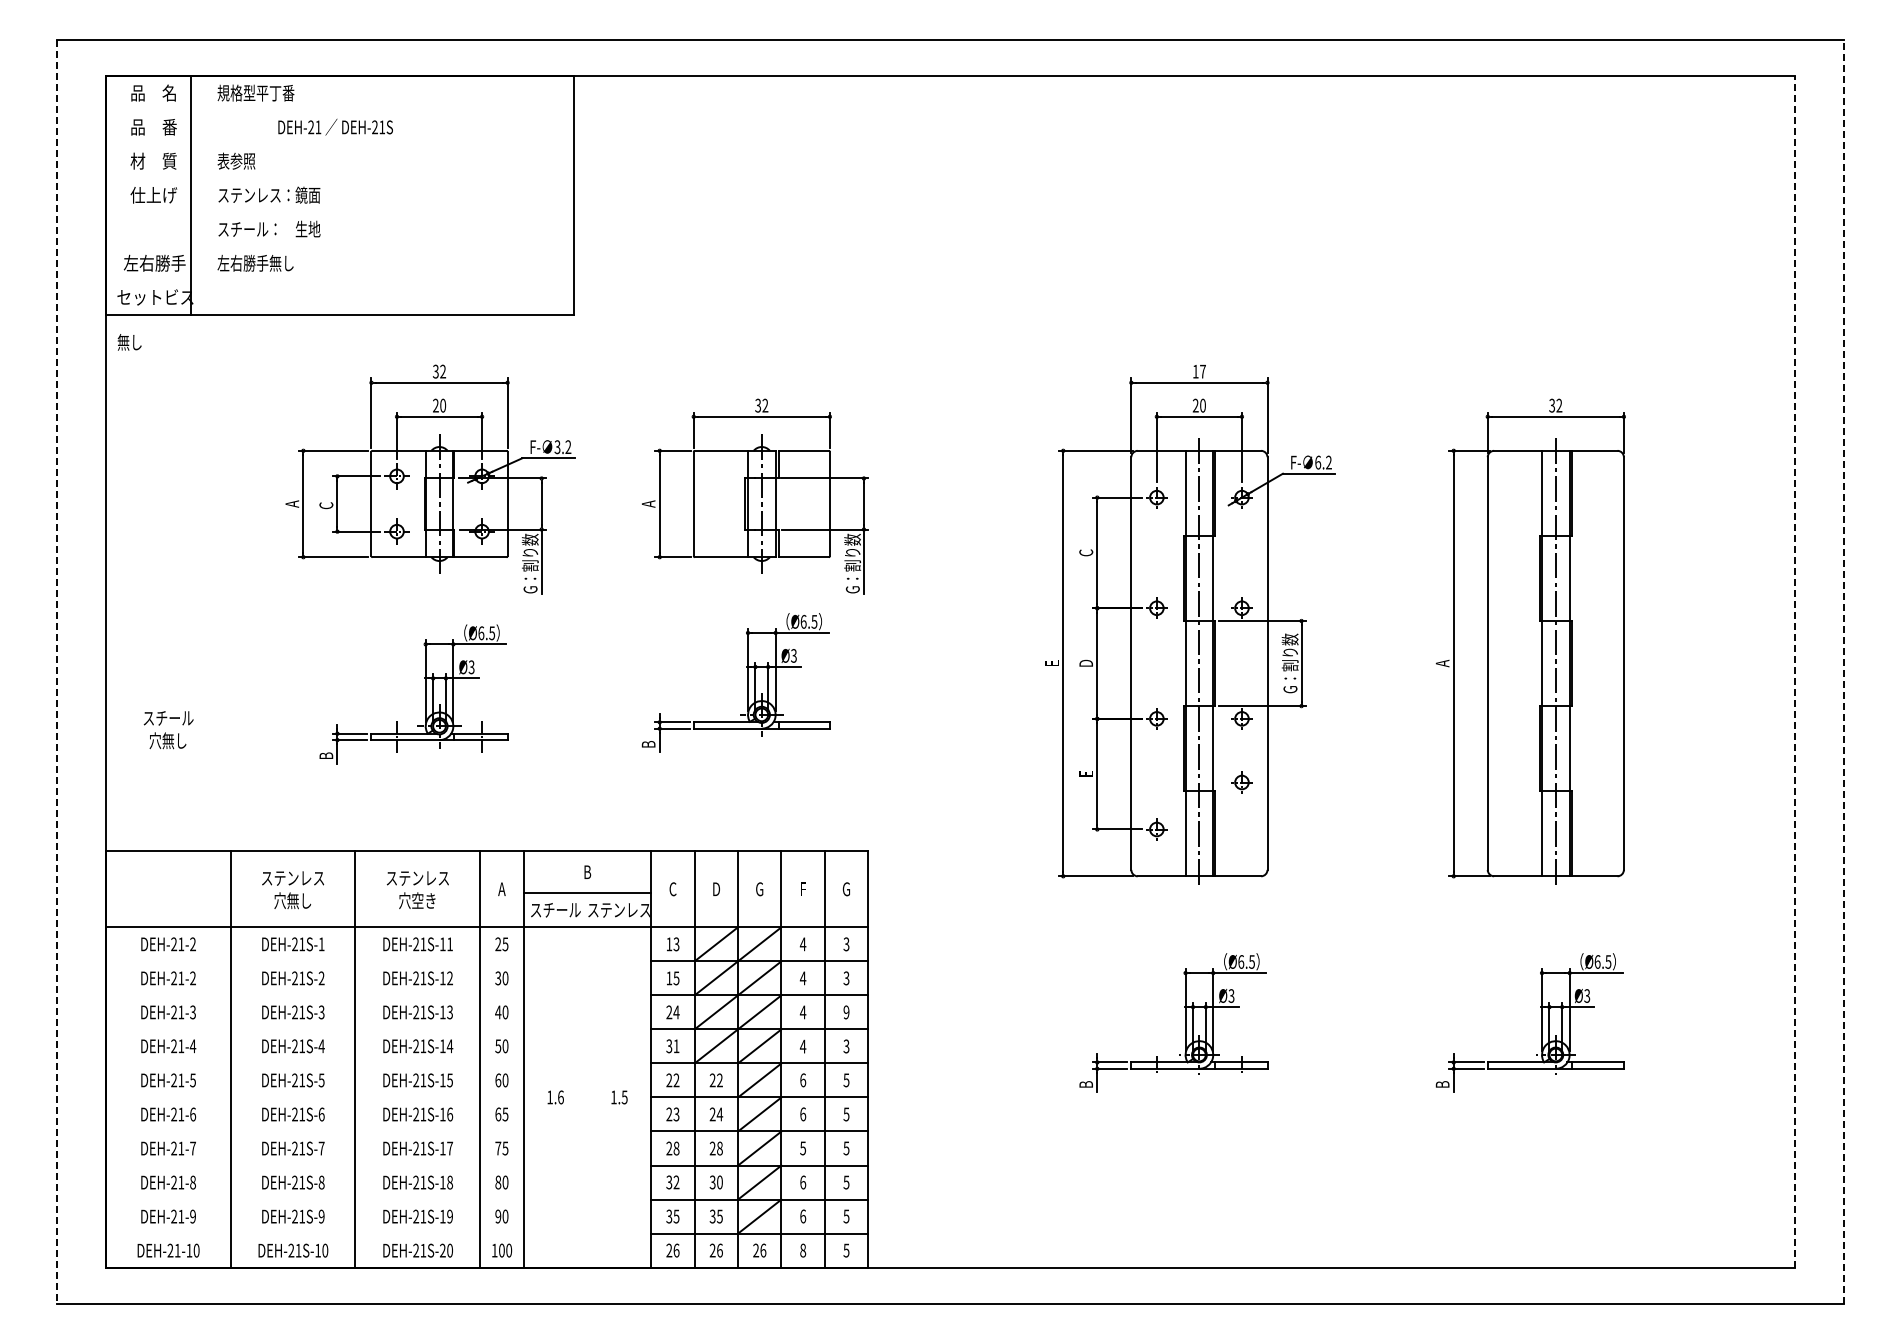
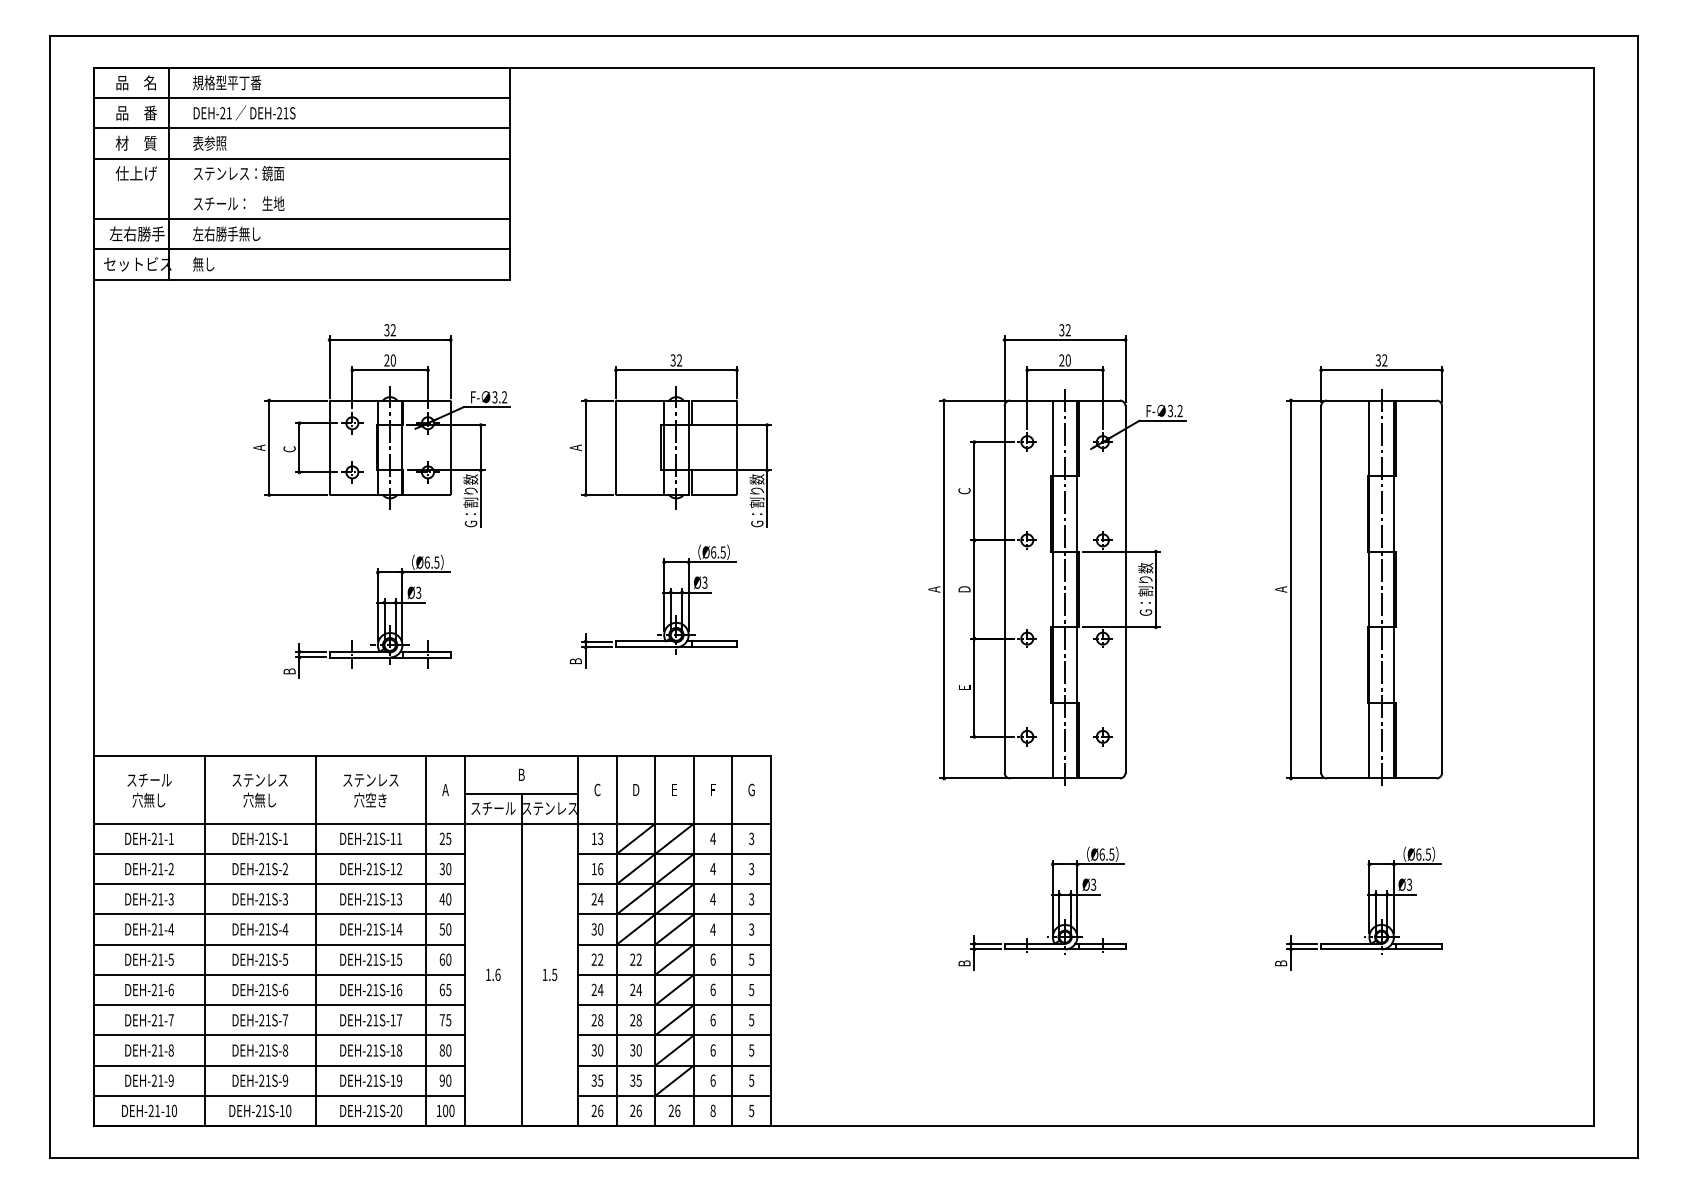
line: (339, 110) -> (301, 98), added
text: (335, 126) -> (244, 112), moved
line: (339, 144) -> (301, 128), added
line: (339, 178) -> (301, 158), added
line: (339, 246) -> (301, 219), added
line: (339, 280) -> (301, 249), added
text: (129, 342) -> (203, 264), moved
text: (1198, 371) -> (1064, 330), 17 -> 32
text: (1318, 462) -> (1170, 410), 6.2 -> 3.2
text: (1051, 663) -> (933, 589), E -> A
line: (57, 672) -> (50, 597), dashed -> solid
line: (1795, 672) -> (1594, 597), dashed -> solid
line: (1843, 672) -> (1637, 597), dashed -> solid
text: (168, 730) -> (149, 791), moved
part: (1241, 782) -> (1102, 736), moved
text: (759, 889) -> (674, 790), G -> E
text: (192, 944) -> (170, 839), DEH-21-2 -> DEH-21-1
line: (314, 961) -> (279, 854), added
text: (676, 978) -> (600, 869), 15 -> 16
line: (314, 995) -> (279, 884), added
text: (846, 1012) -> (751, 899), 9 -> 3
line: (314, 1029) -> (279, 914), added
text: (676, 1046) -> (600, 929), 31 -> 30
line: (314, 1063) -> (279, 944), added
line: (587, 1080) -> (521, 959), added
line: (314, 1097) -> (279, 974), added
text: (676, 1114) -> (600, 990), 23 -> 24
line: (314, 1131) -> (279, 1005), added
text: (803, 1148) -> (713, 1020), 5 -> 6
line: (314, 1165) -> (279, 1035), added
text: (676, 1182) -> (600, 1050), 32 -> 30
line: (314, 1199) -> (279, 1065), added
line: (314, 1233) -> (279, 1095), added

